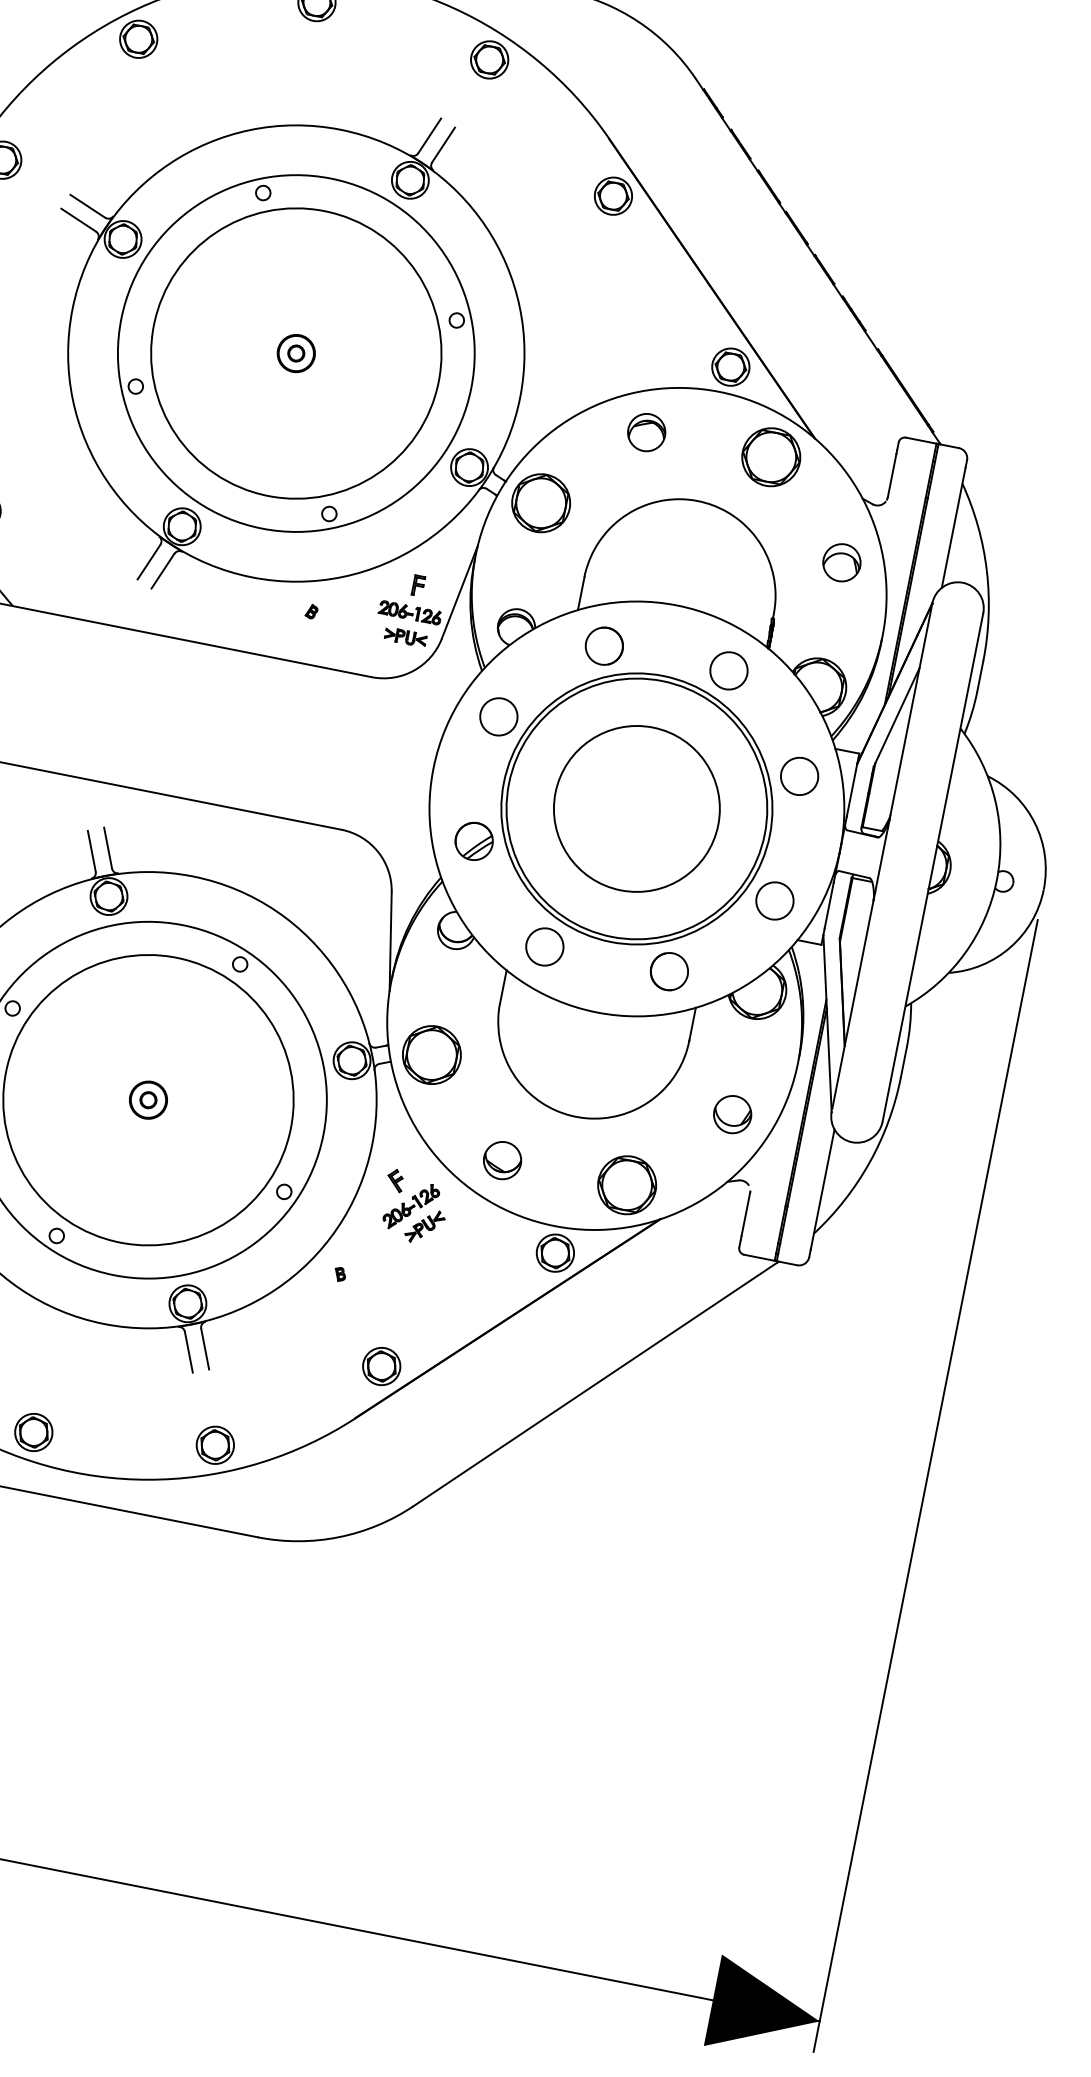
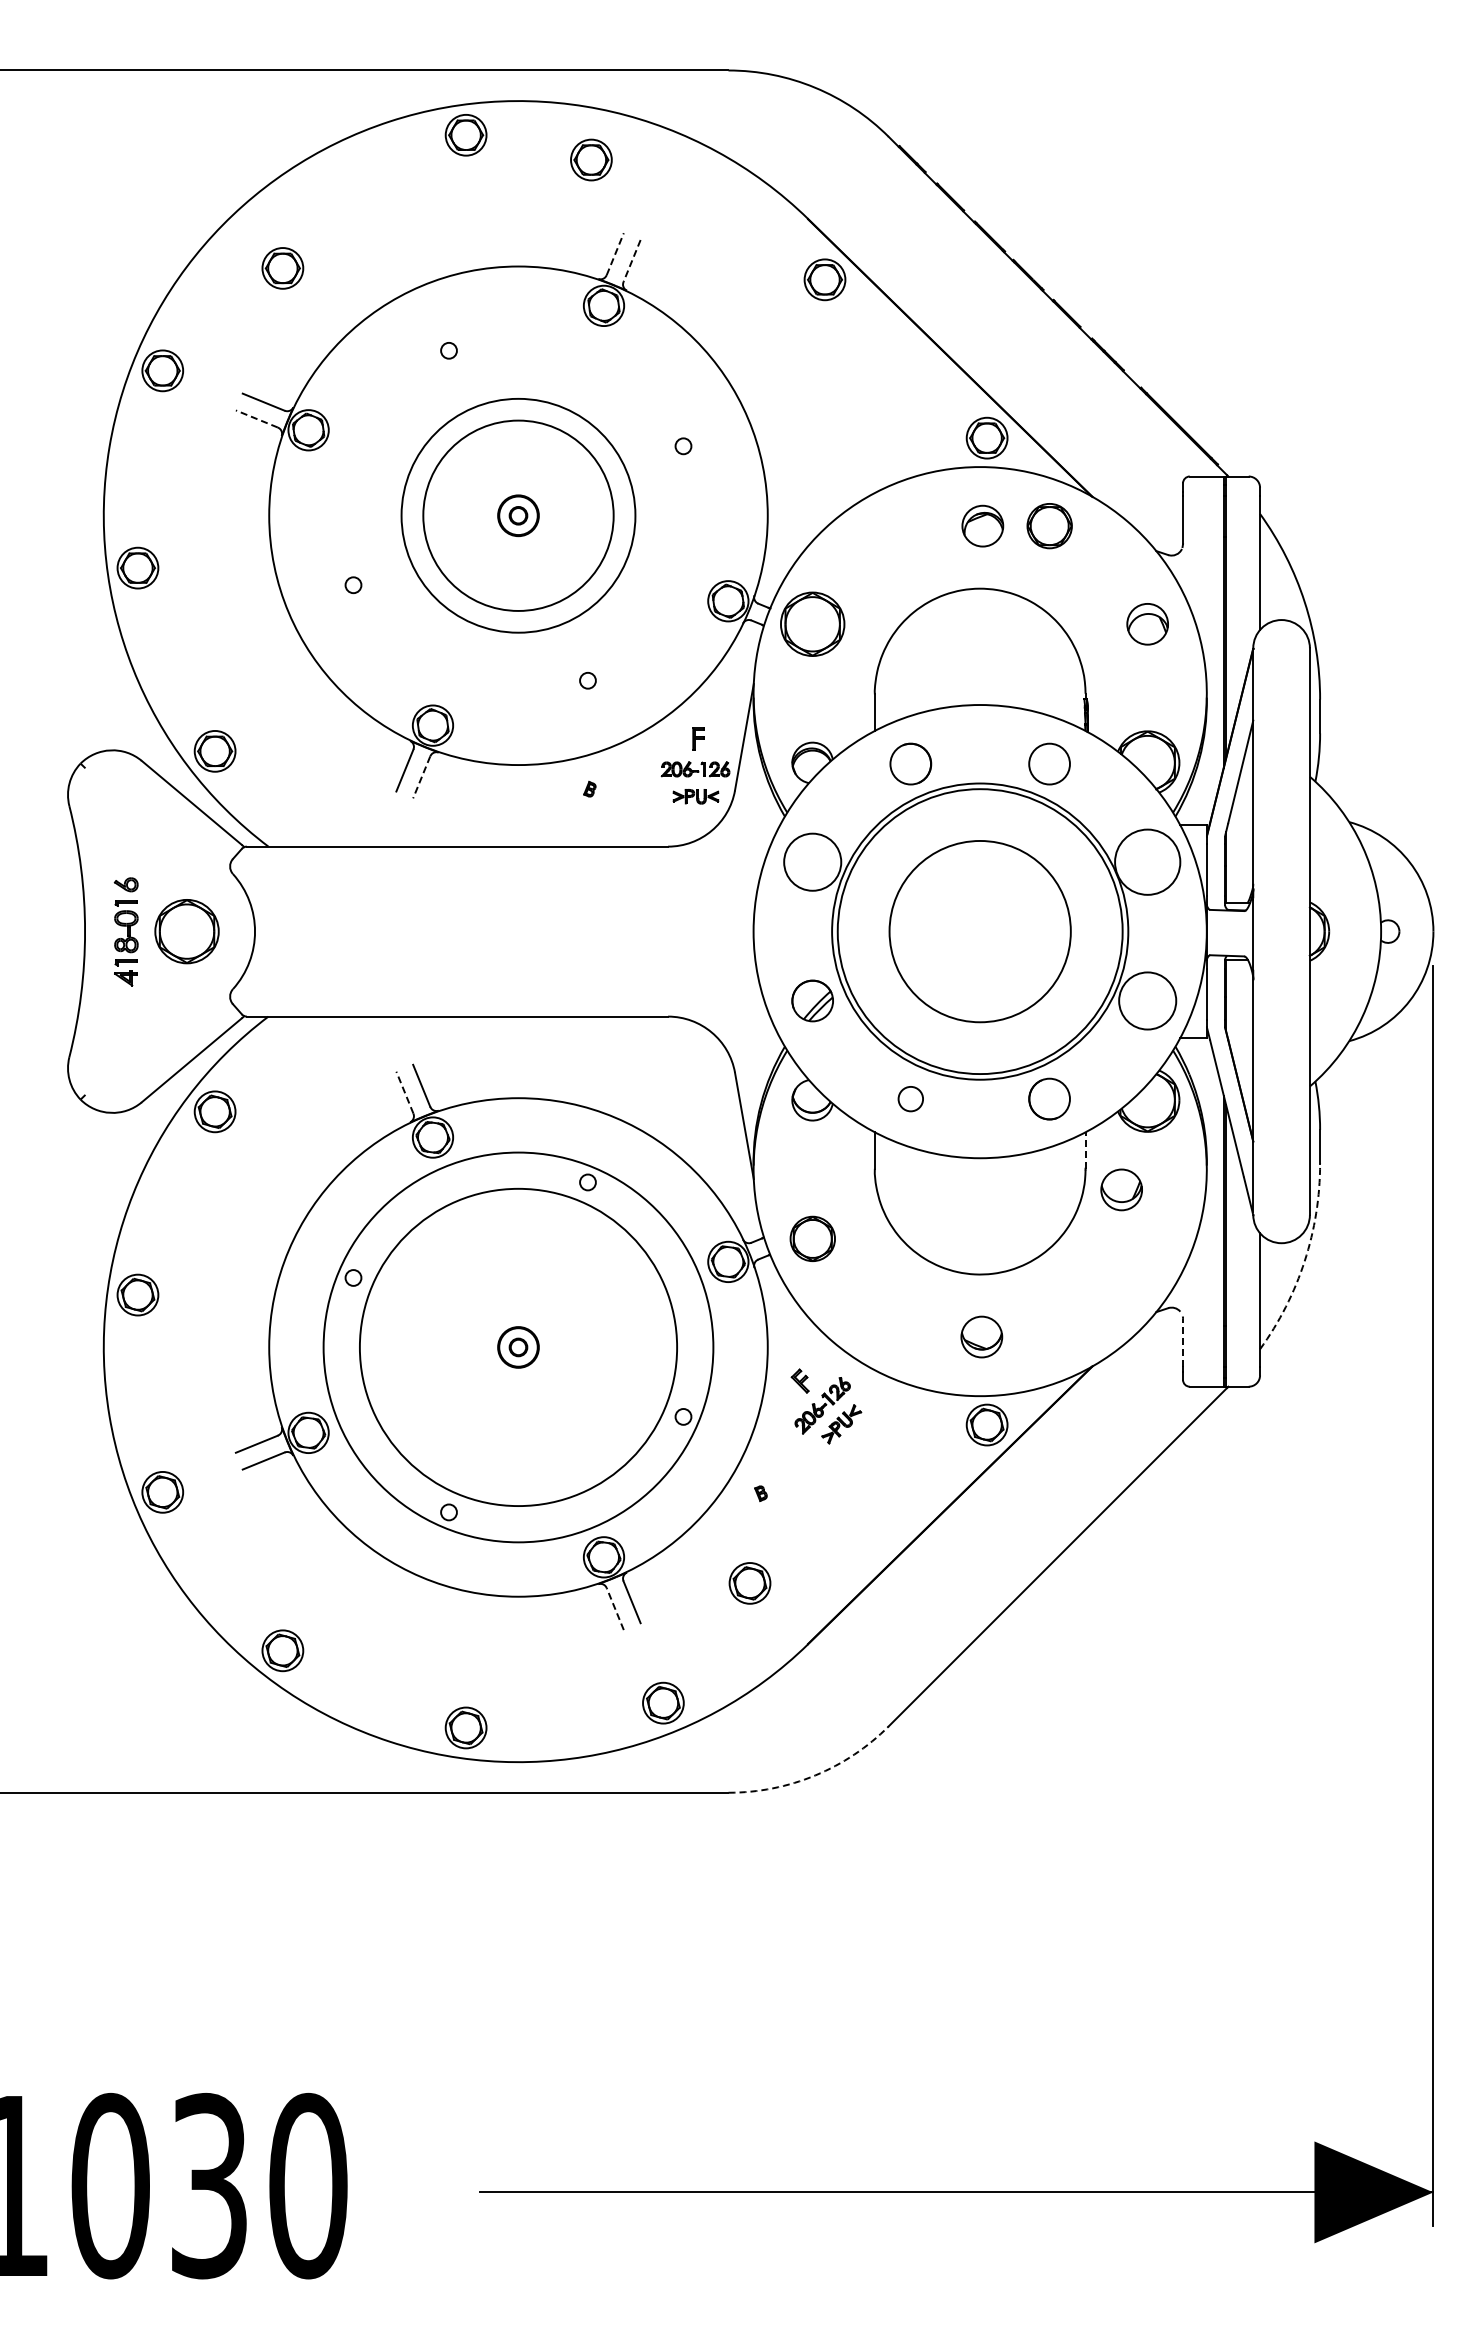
part: (138, 39) -> (282, 268), moved
part: (489, 59) -> (591, 159), moved
line: (429, 136) -> (615, 254), solid -> dashed
line: (443, 145) -> (632, 261), solid -> dashed
line: (78, 219) -> (256, 418), solid -> dashed
circle: (296, 353) -> (518, 515), size x0.6
circle: (296, 353) -> (518, 515), size x0.6
part: (646, 431) -> (982, 525), moved
part: (771, 456) -> (1049, 525), size x0.7
line: (162, 571) -> (421, 777), solid -> dashed
circle: (498, 716) -> (812, 861), size x1.4
circle: (799, 775) -> (1147, 861), size x1.6
line: (91, 851) -> (404, 1092), solid -> dashed
circle: (774, 900) -> (1147, 1000), size x1.4
circle: (544, 946) -> (910, 1098), size x0.6
line: (692, 1024) -> (1085, 1150), solid -> dashed
part: (431, 1054) -> (812, 1238), size x0.7
part: (732, 1114) -> (1121, 1189), moved
part: (502, 1160) -> (981, 1336), moved
arc: (869, 1162) -> (1304, 1261), solid -> dashed
part: (627, 1184) -> (1049, 1336), removed
line: (746, 1213) -> (1183, 1342), solid -> dashed
line: (188, 1352) -> (615, 1609), solid -> dashed
part: (381, 1366) -> (749, 1583), moved
arc: (339, 1537) -> (815, 1775), solid -> dashed

